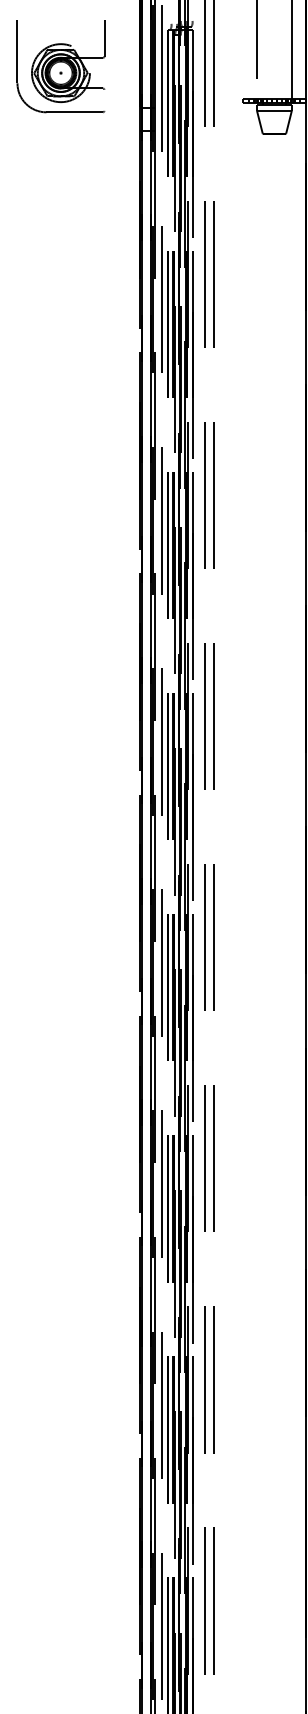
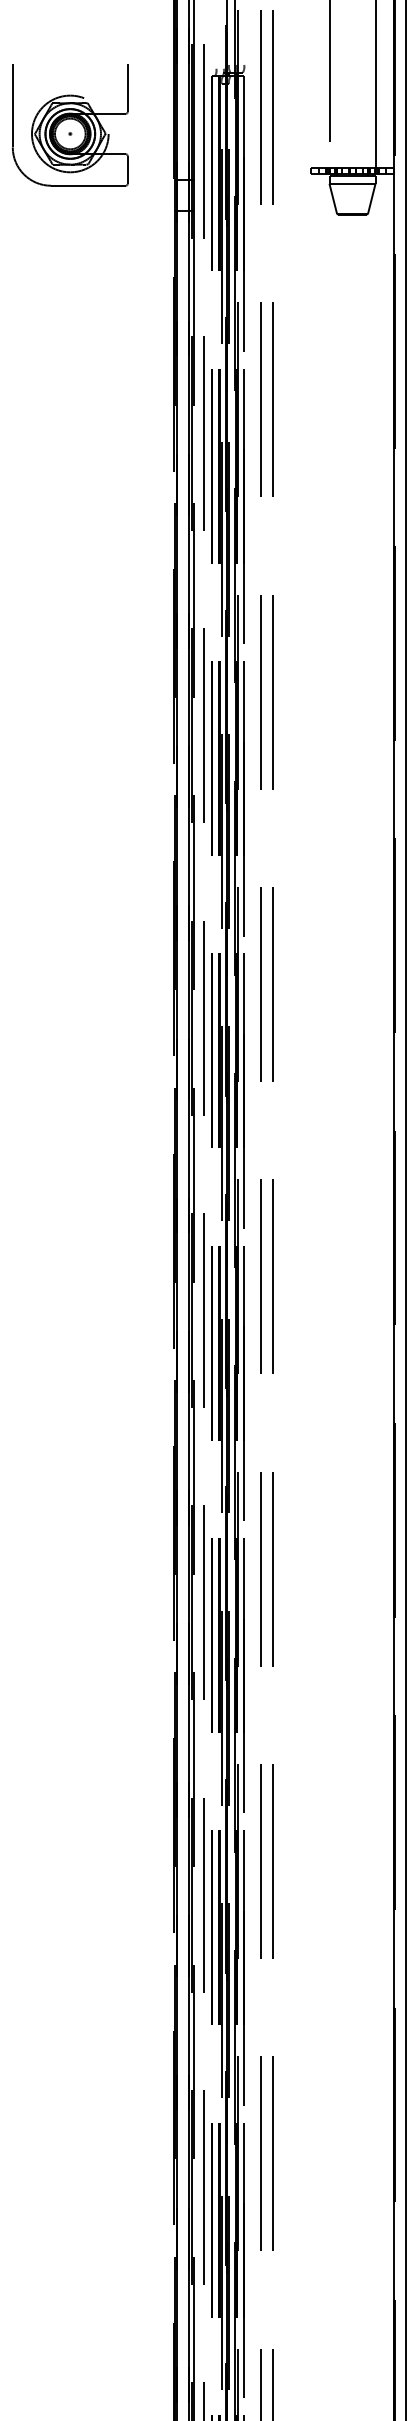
line: (104, 100) -> (127, 169), added

